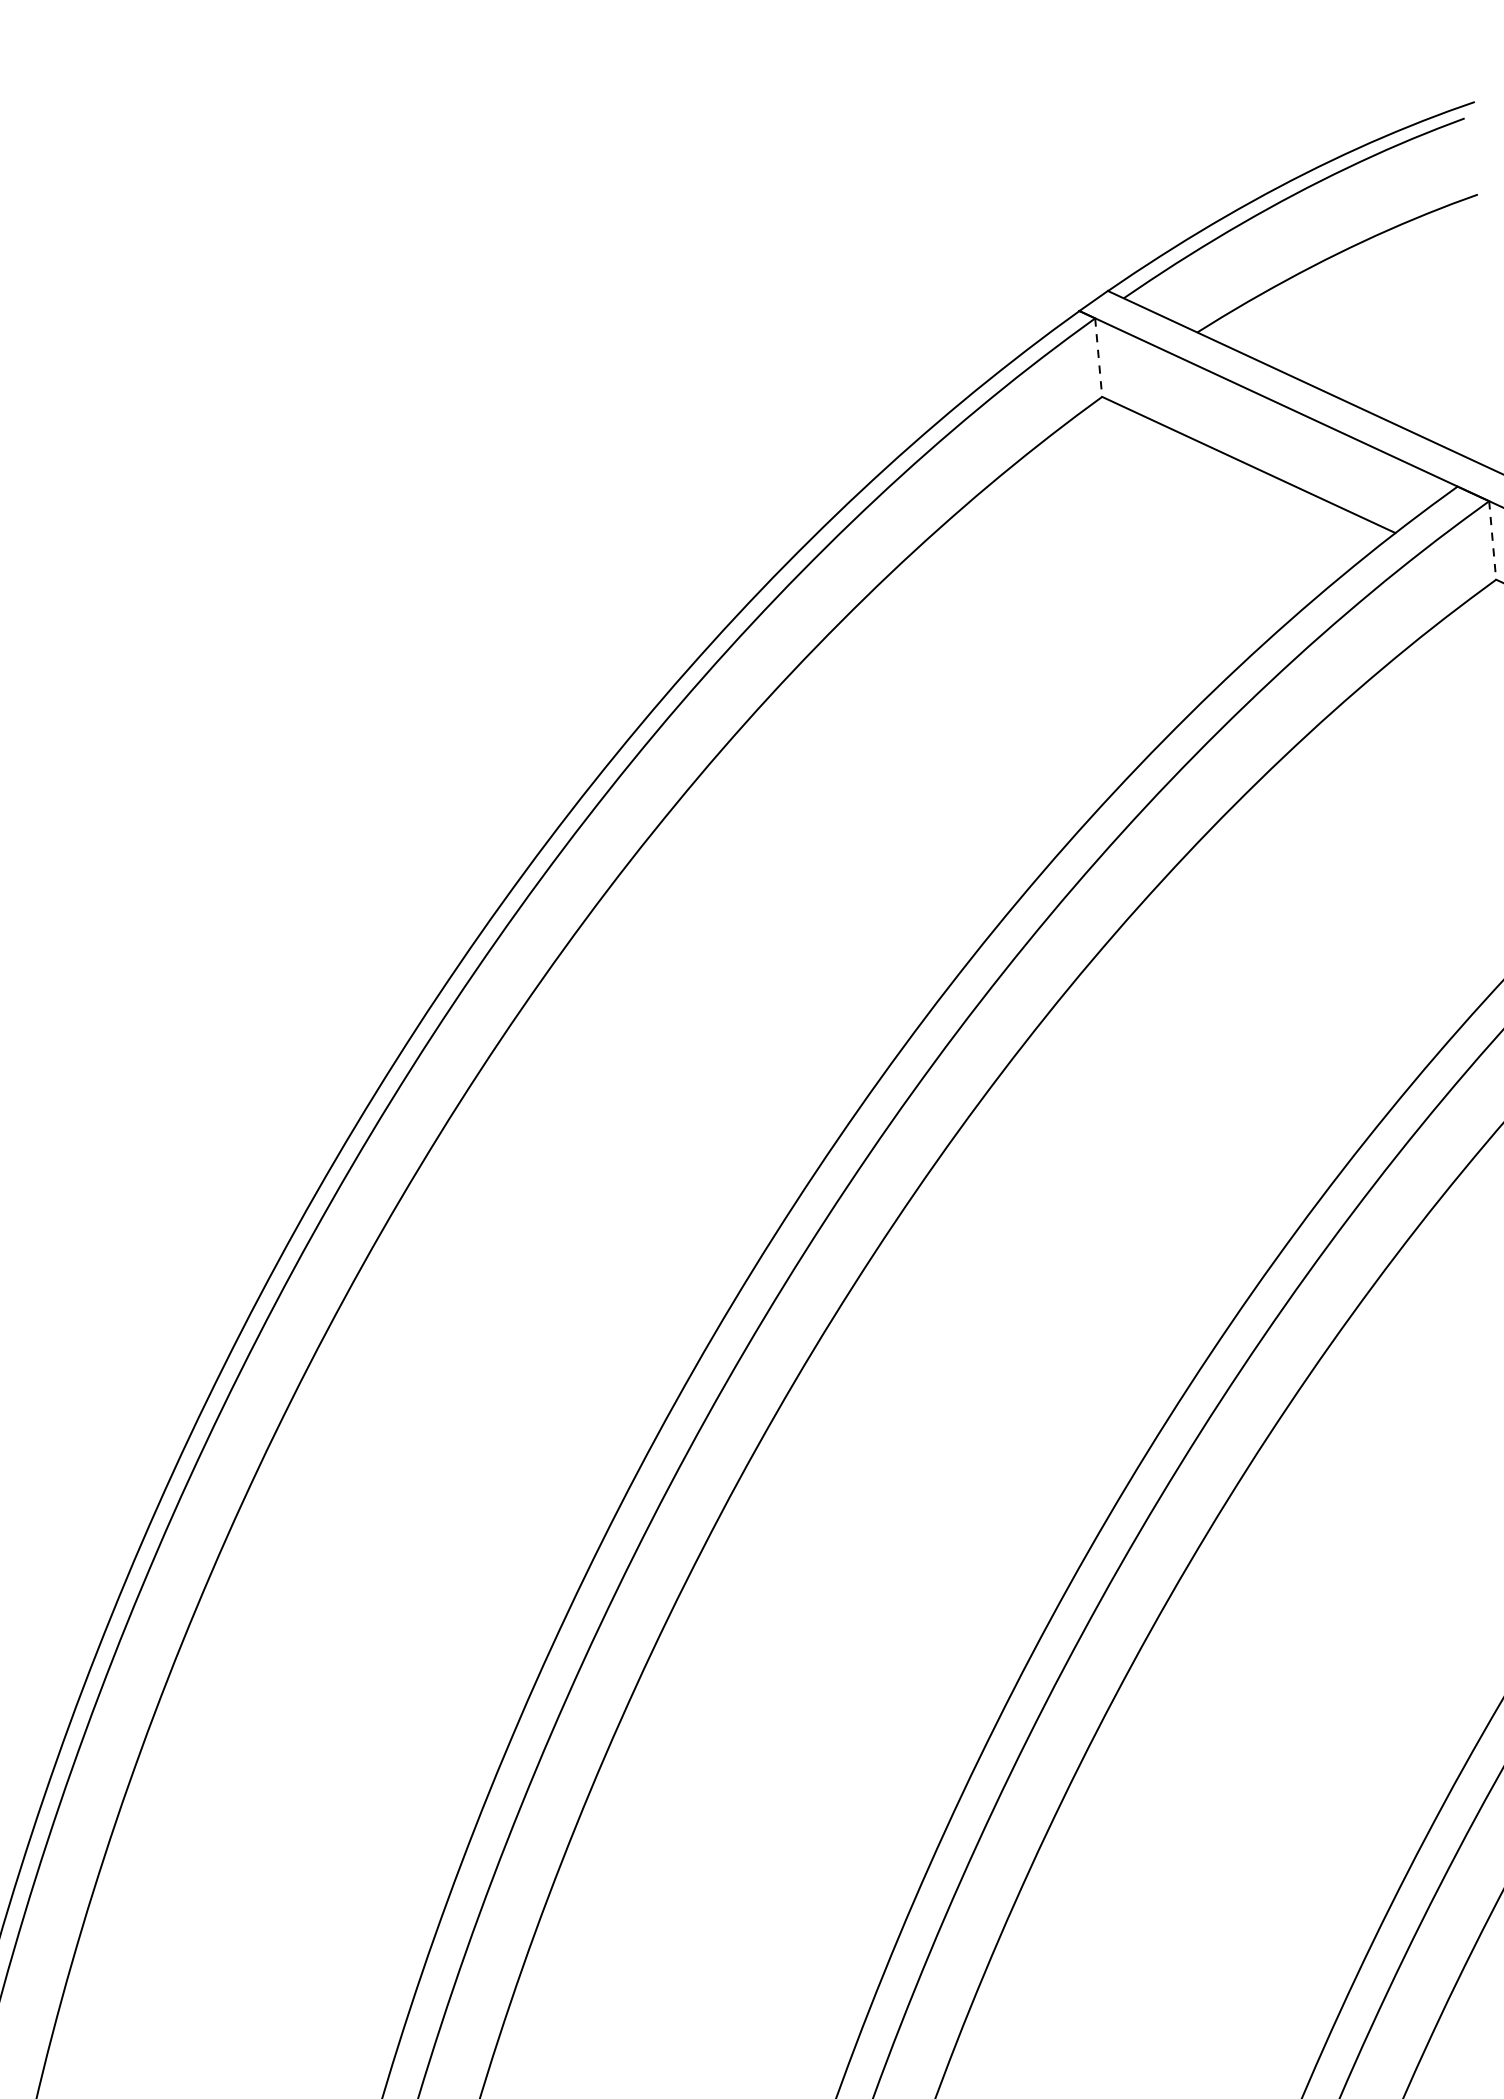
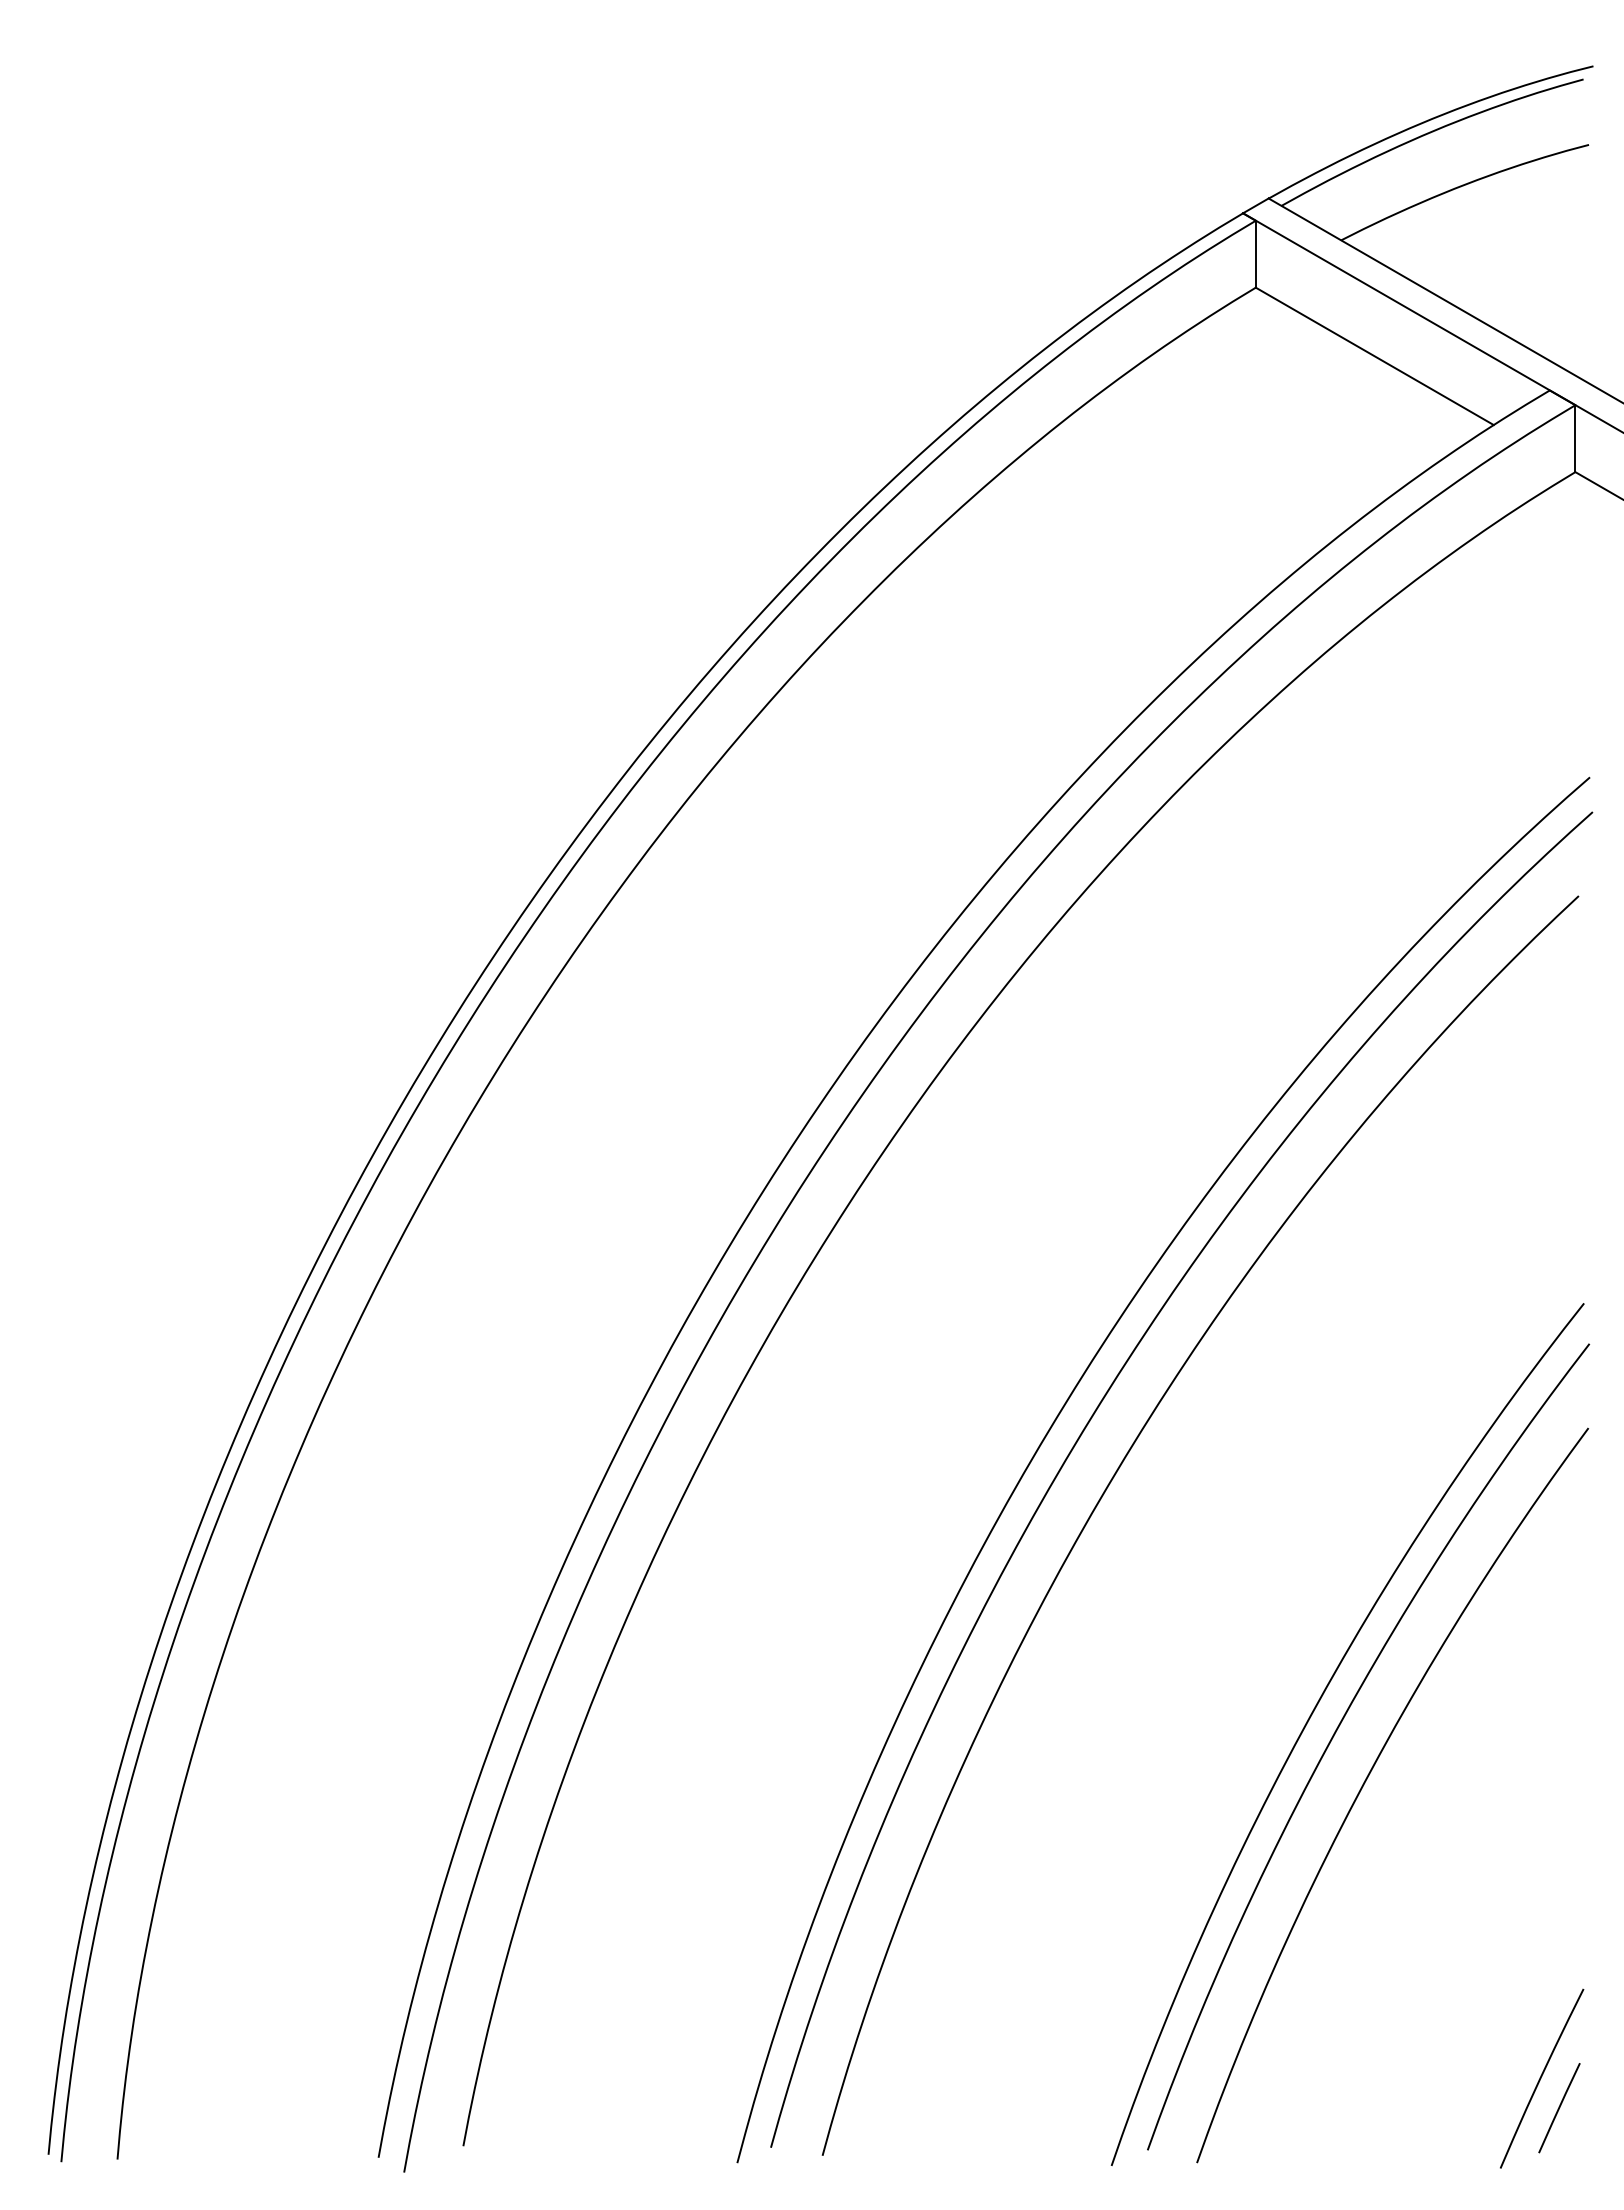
line: (1098, 358) -> (1255, 254), dashed -> solid
line: (1492, 541) -> (1575, 439), dashed -> solid

